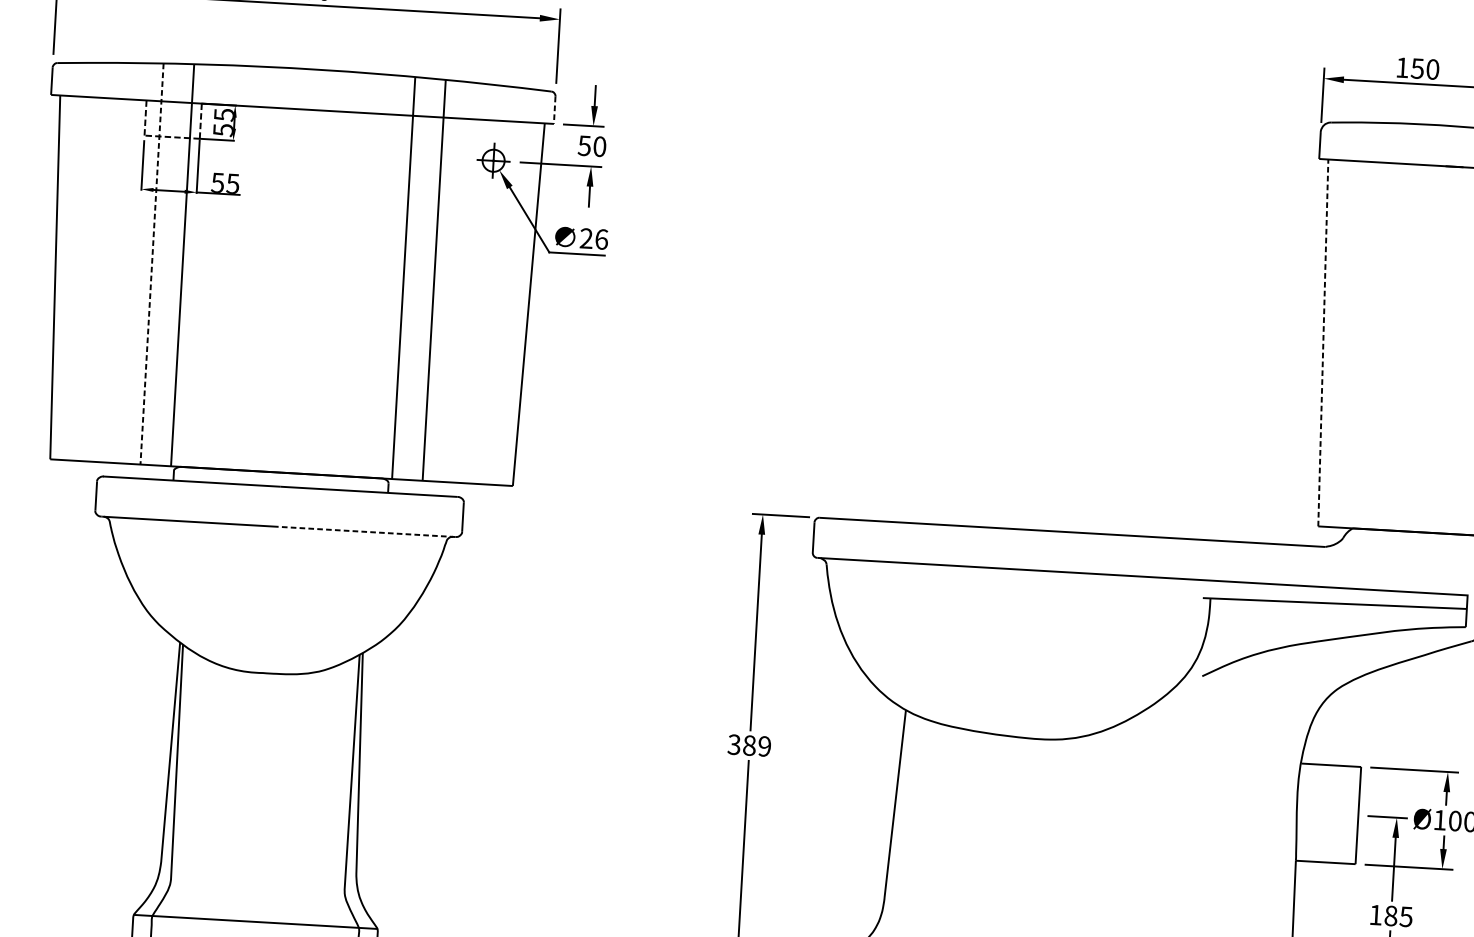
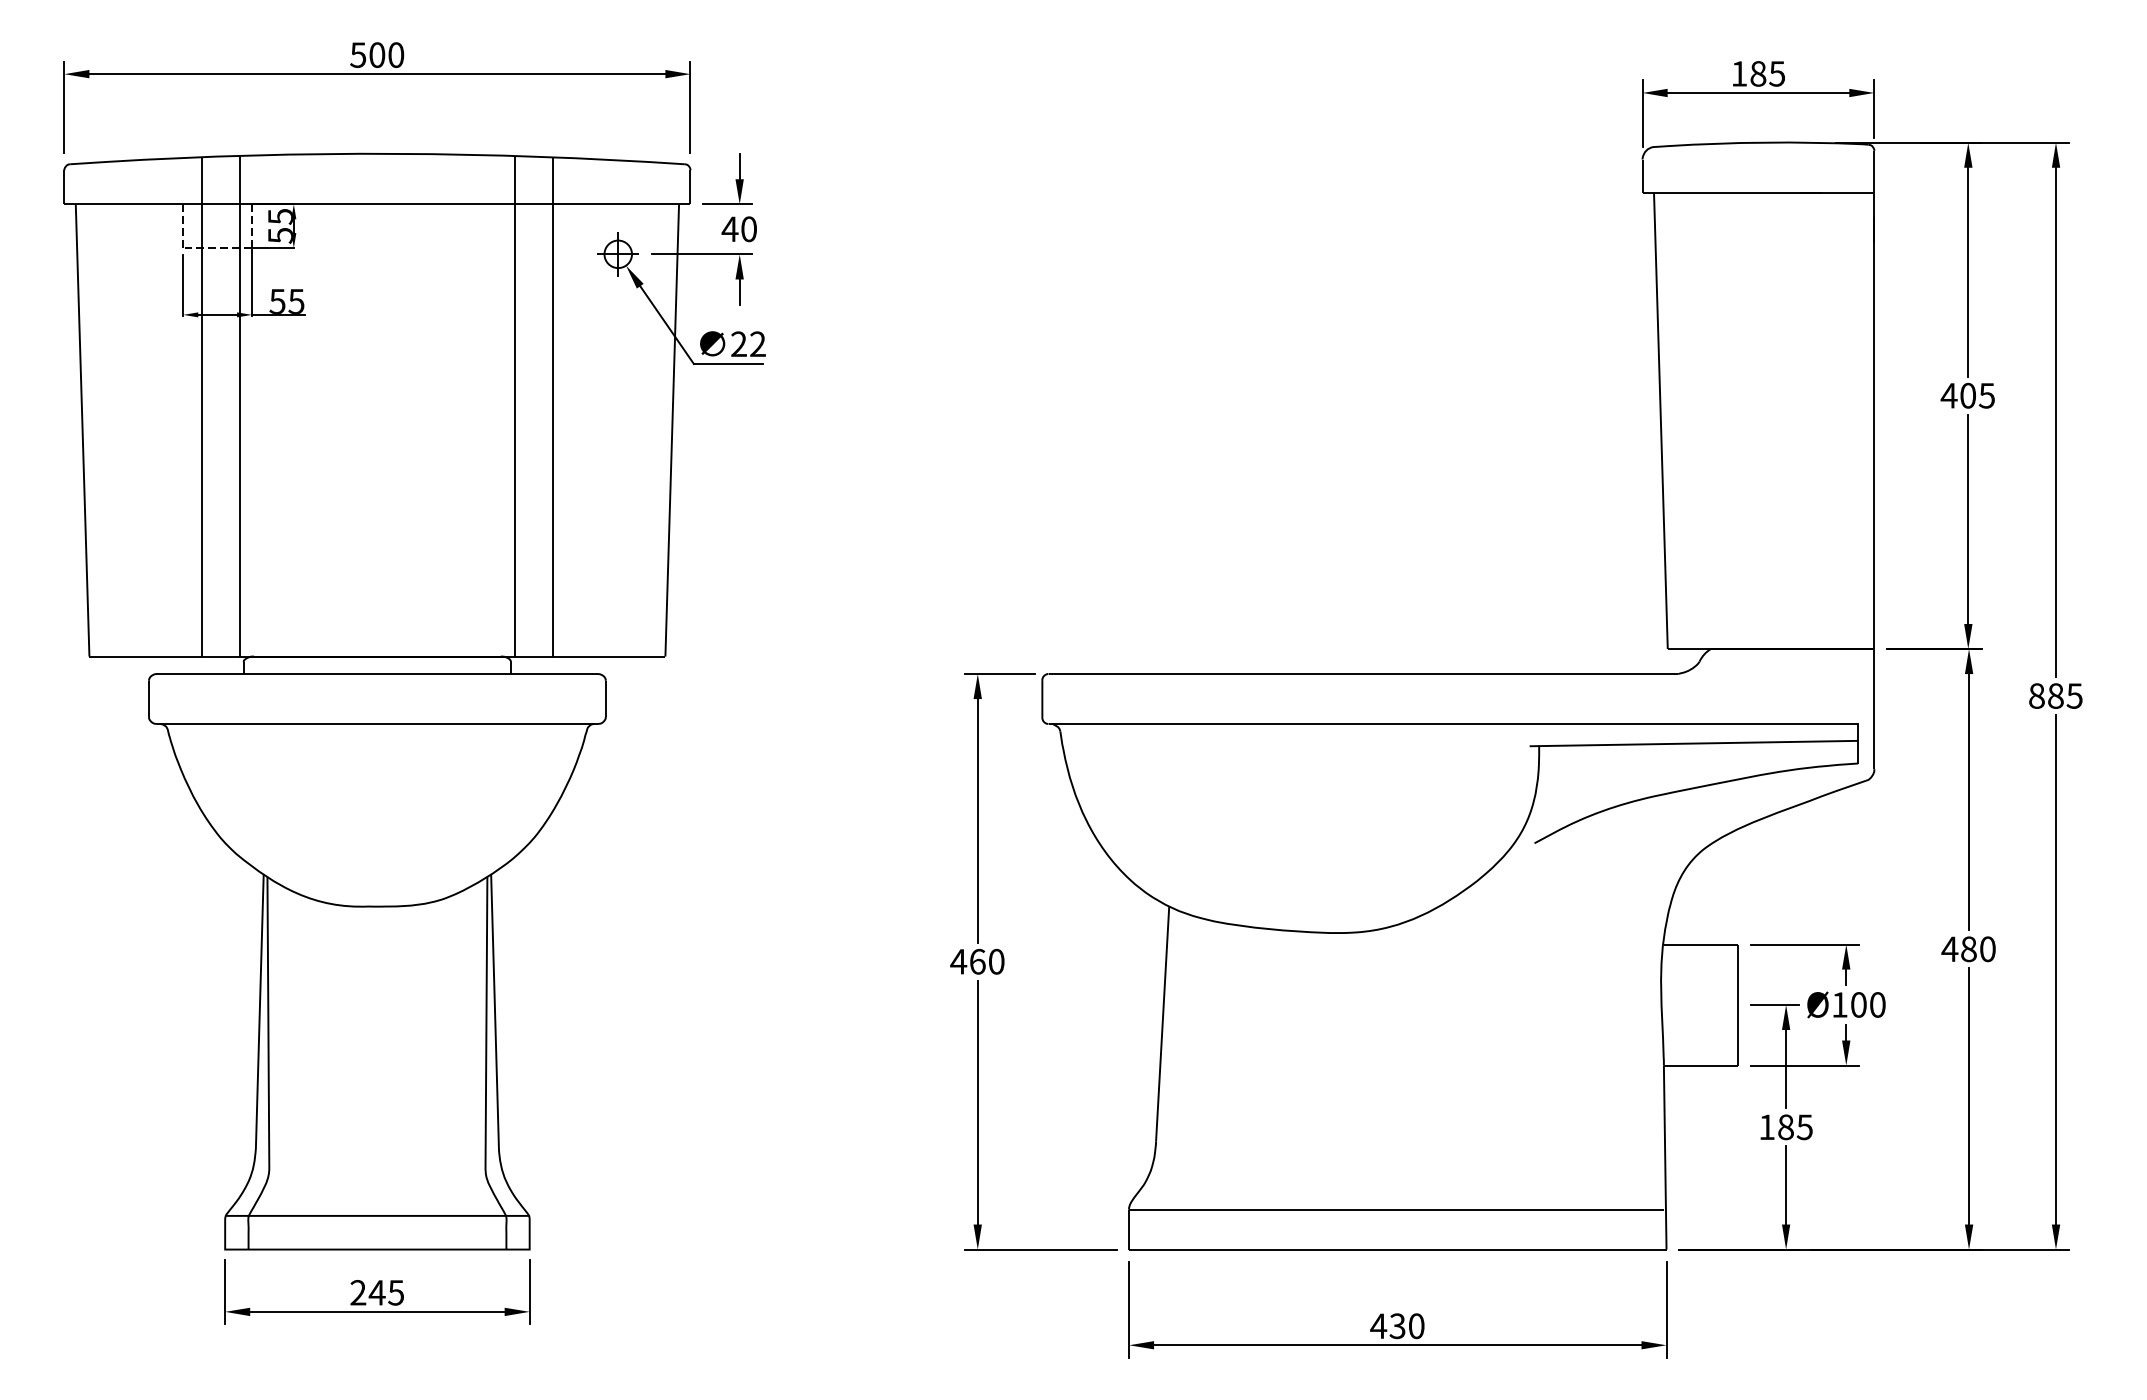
text: (1425, 68) -> (1767, 73), 150 -> 185
line: (554, 110) -> (690, 187), dashed -> solid
text: (584, 145) -> (729, 229), 50 -> 40
text: (602, 239) -> (758, 344), 26 -> 22
line: (151, 263) -> (201, 406), dashed -> solid
line: (1323, 342) -> (1660, 420), dashed -> solid
line: (366, 531) -> (487, 723), dashed -> solid
text: (749, 745) -> (977, 961), 389 -> 460

